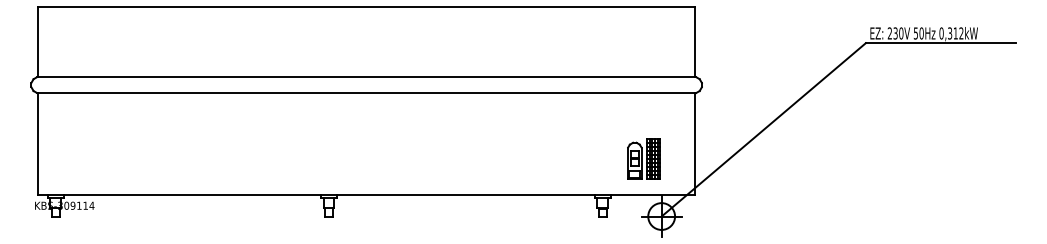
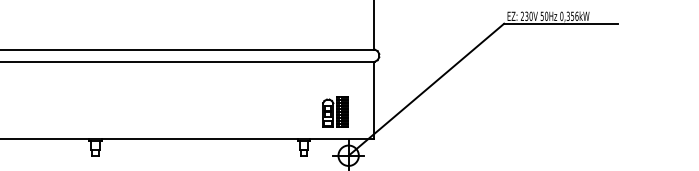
text: (958, 33) -> (574, 16), 0,312kW -> 0,356kW

